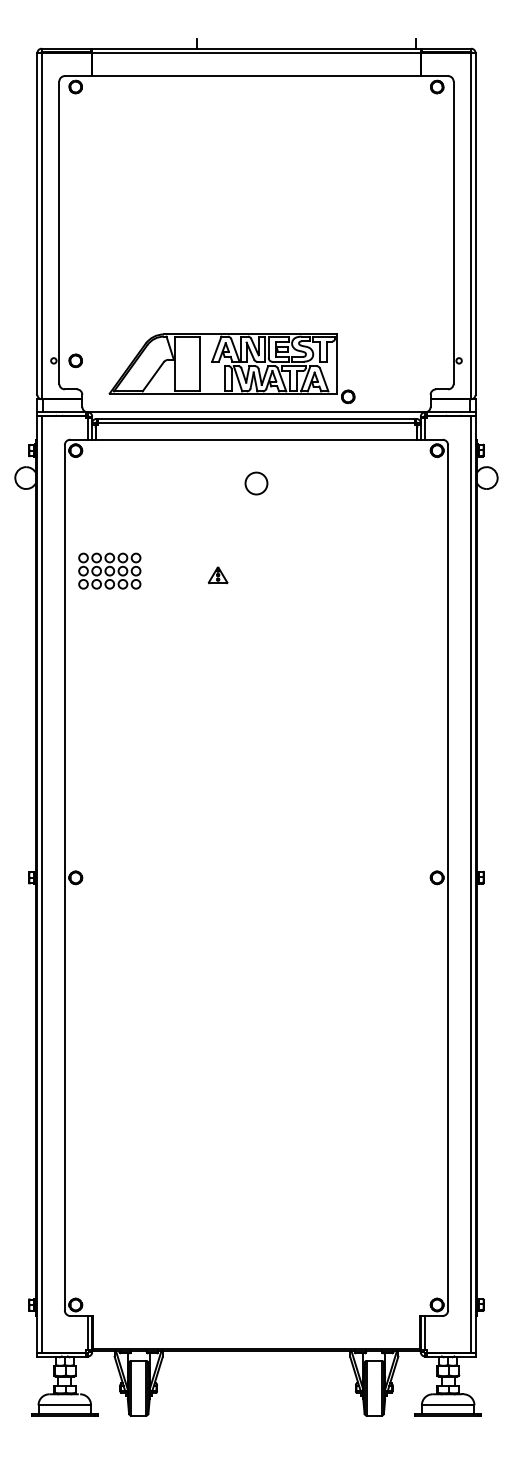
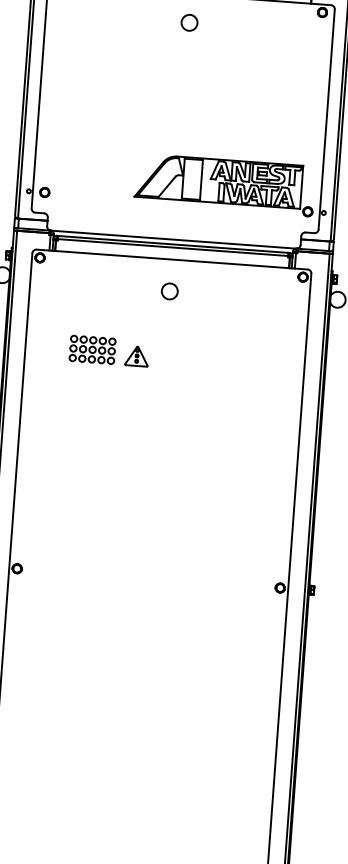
circle: (256, 114) -> (189, 22), added
part: (231, 368) -> (224, 184), moved
part: (109, 570) -> (92, 349), moved
part: (217, 575) -> (136, 356), size x1.67

